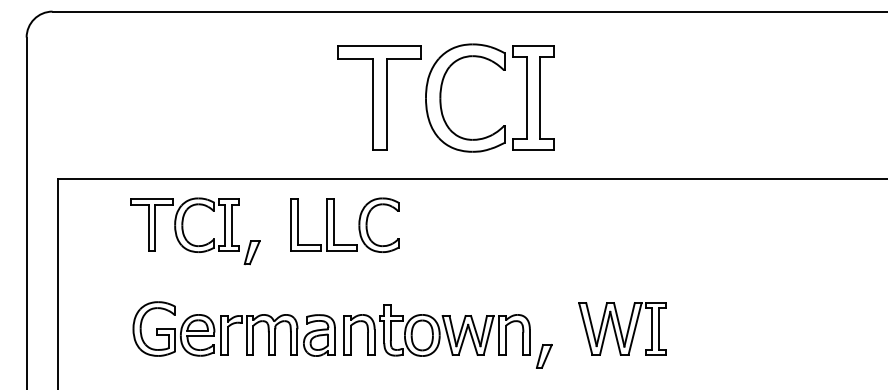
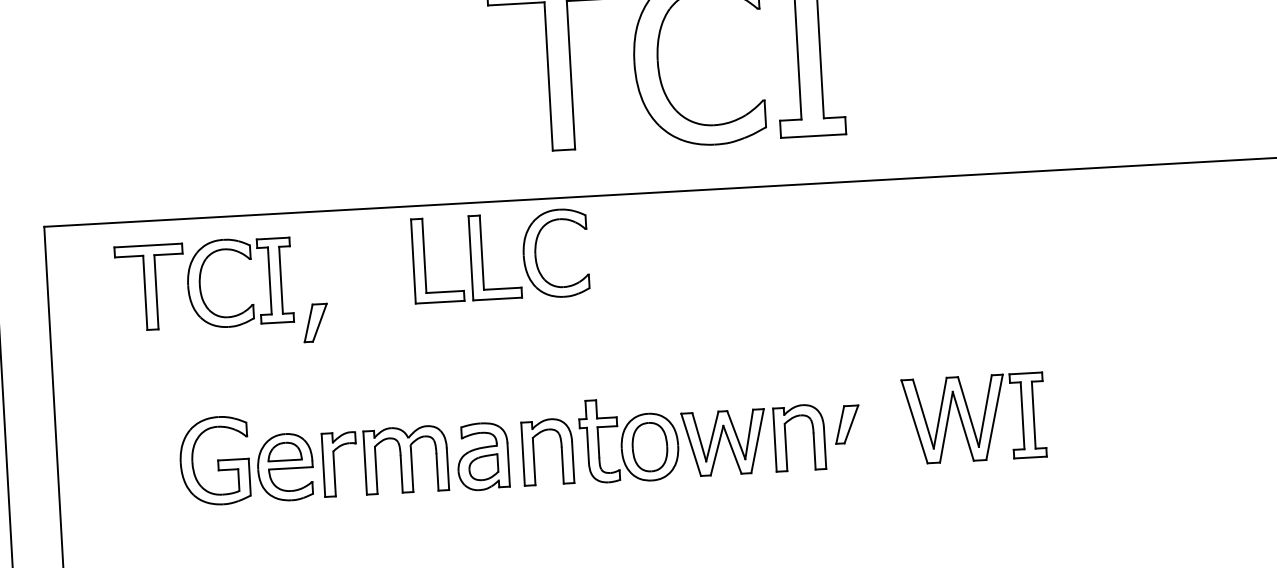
part: (334, 224) -> (483, 256), moved
part: (184, 233) -> (204, 297), moved
part: (544, 356) -> (847, 424), moved

